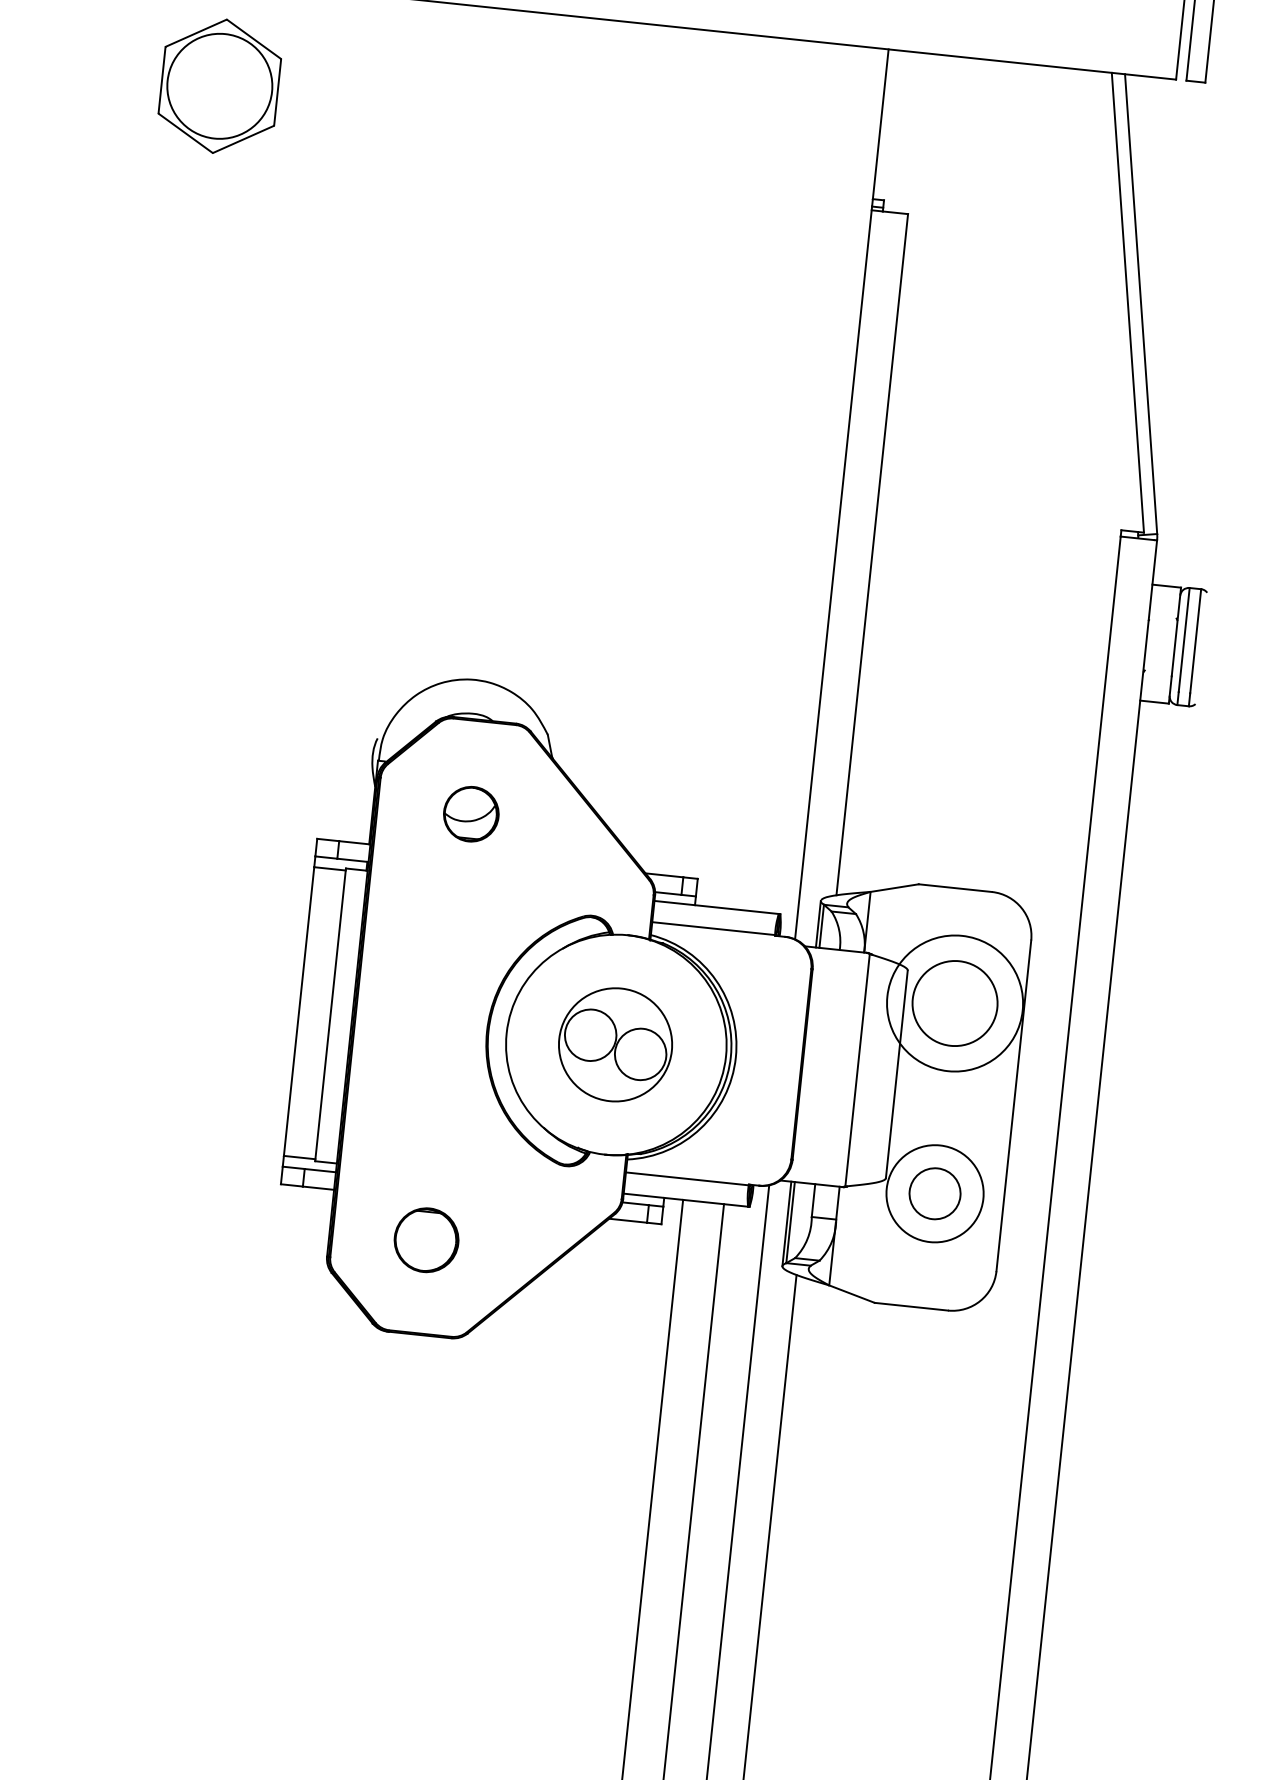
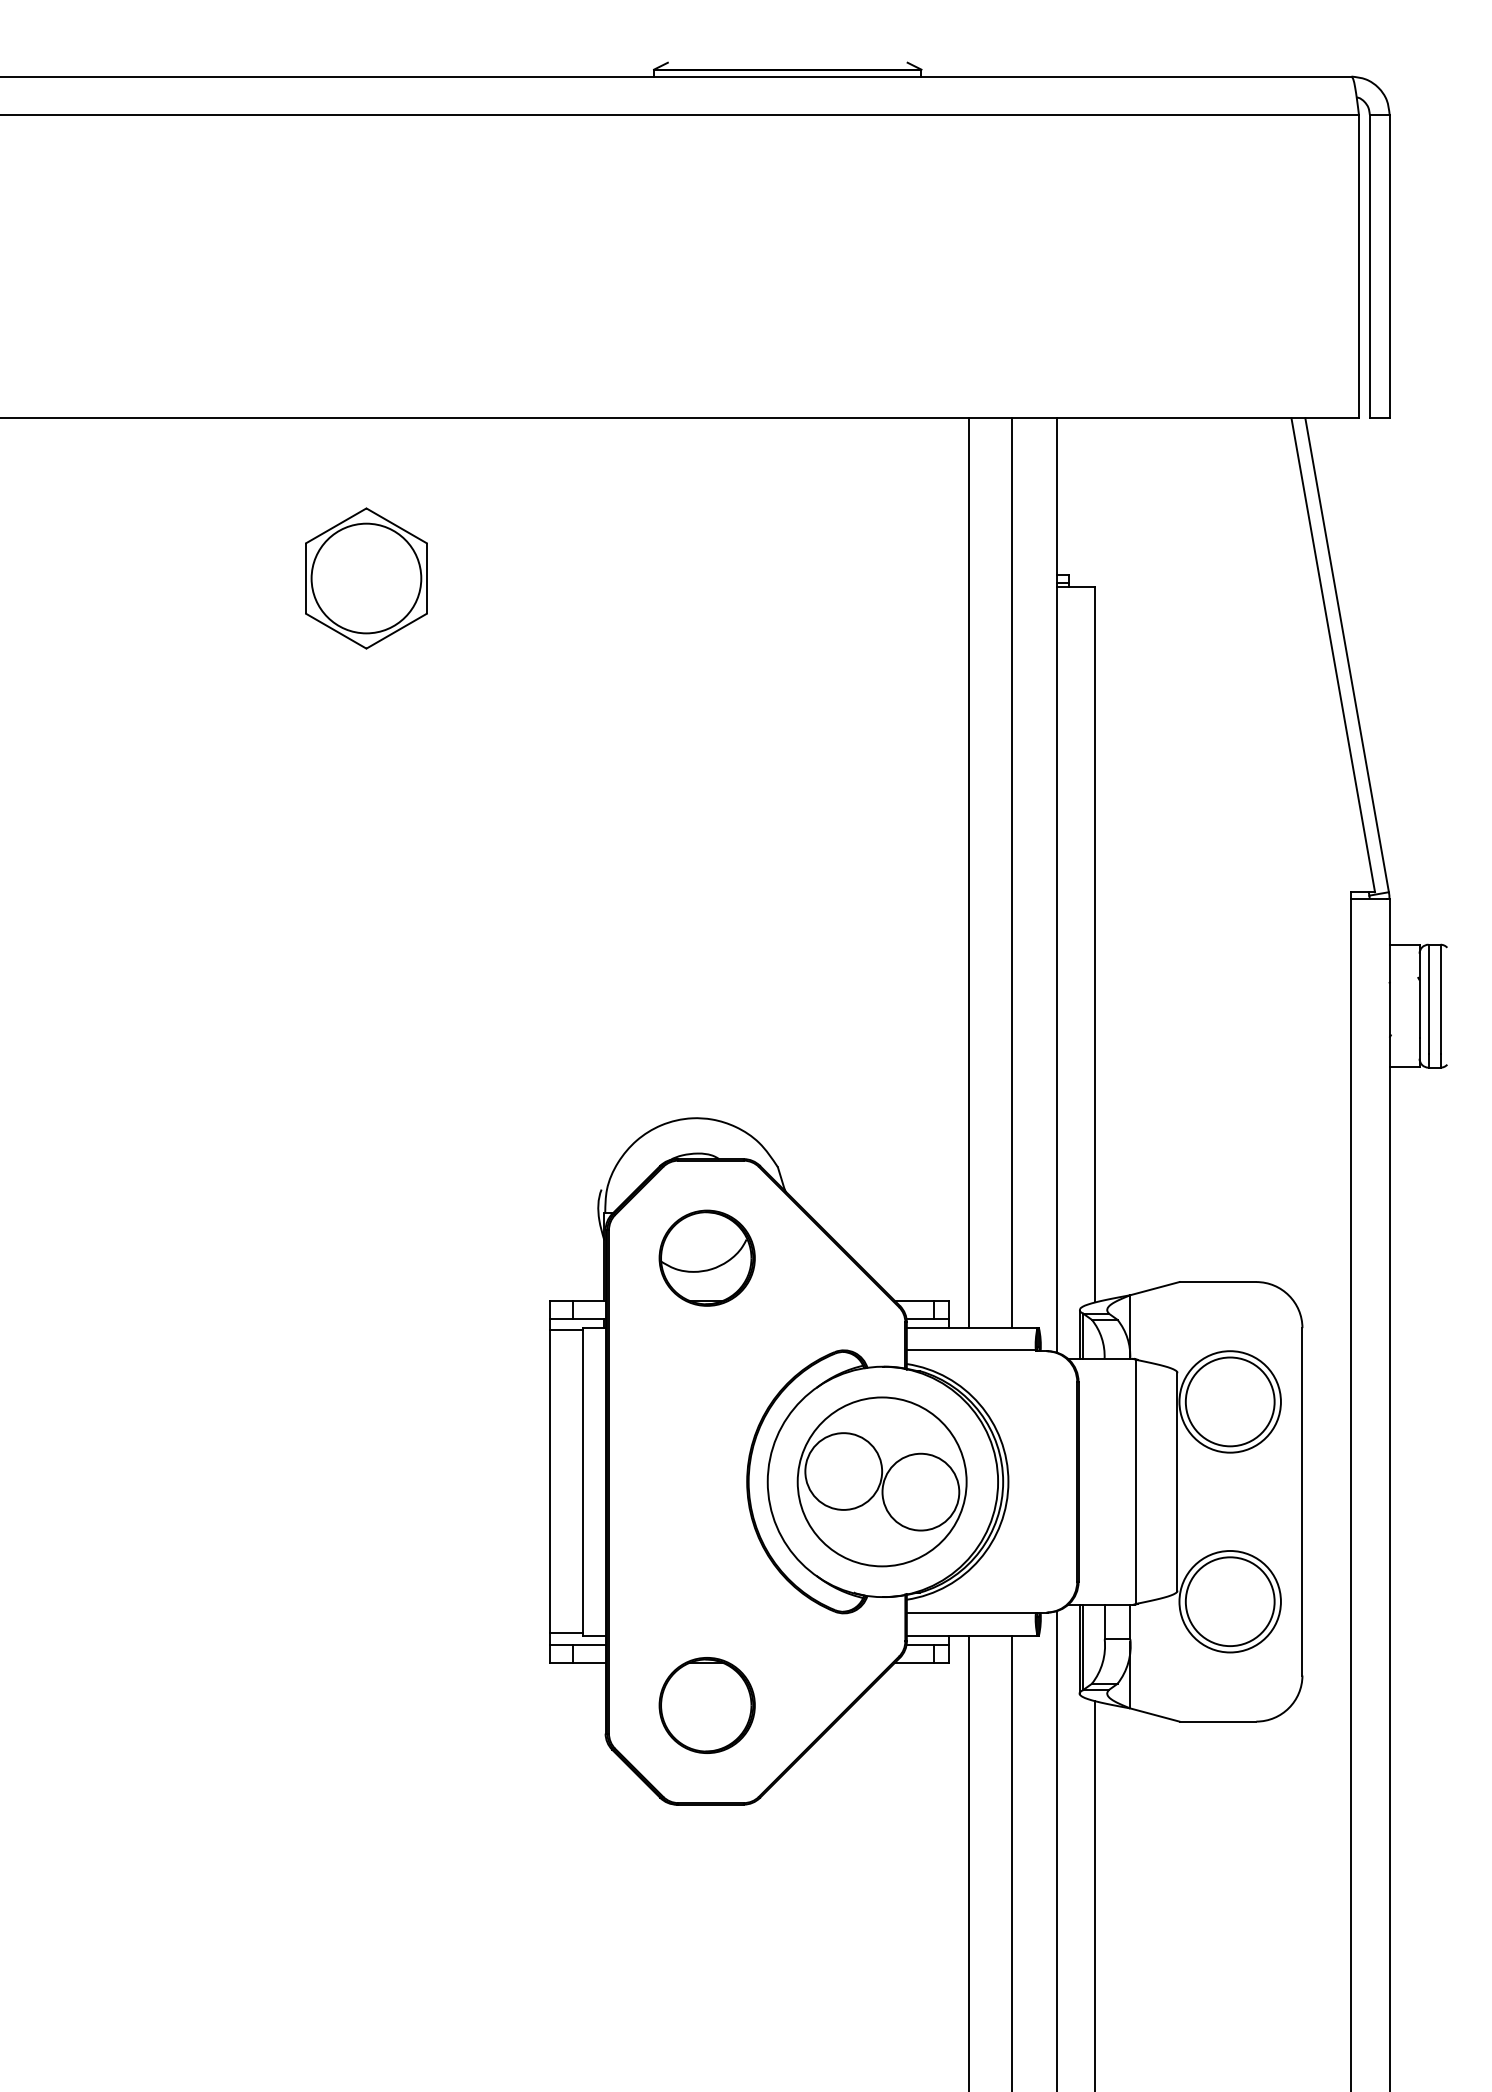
part: (219, 86) -> (366, 578), moved
line: (759, 474) -> (969, 873), added
line: (800, 478) -> (1012, 873), added
part: (470, 813) -> (706, 1257), size x1.67
circle: (954, 1003) -> (1229, 1401), size x0.71
part: (615, 1044) -> (881, 1481), size x1.43
circle: (934, 1193) -> (1229, 1601), size x1.67
part: (425, 1240) -> (706, 1705), size x1.43

